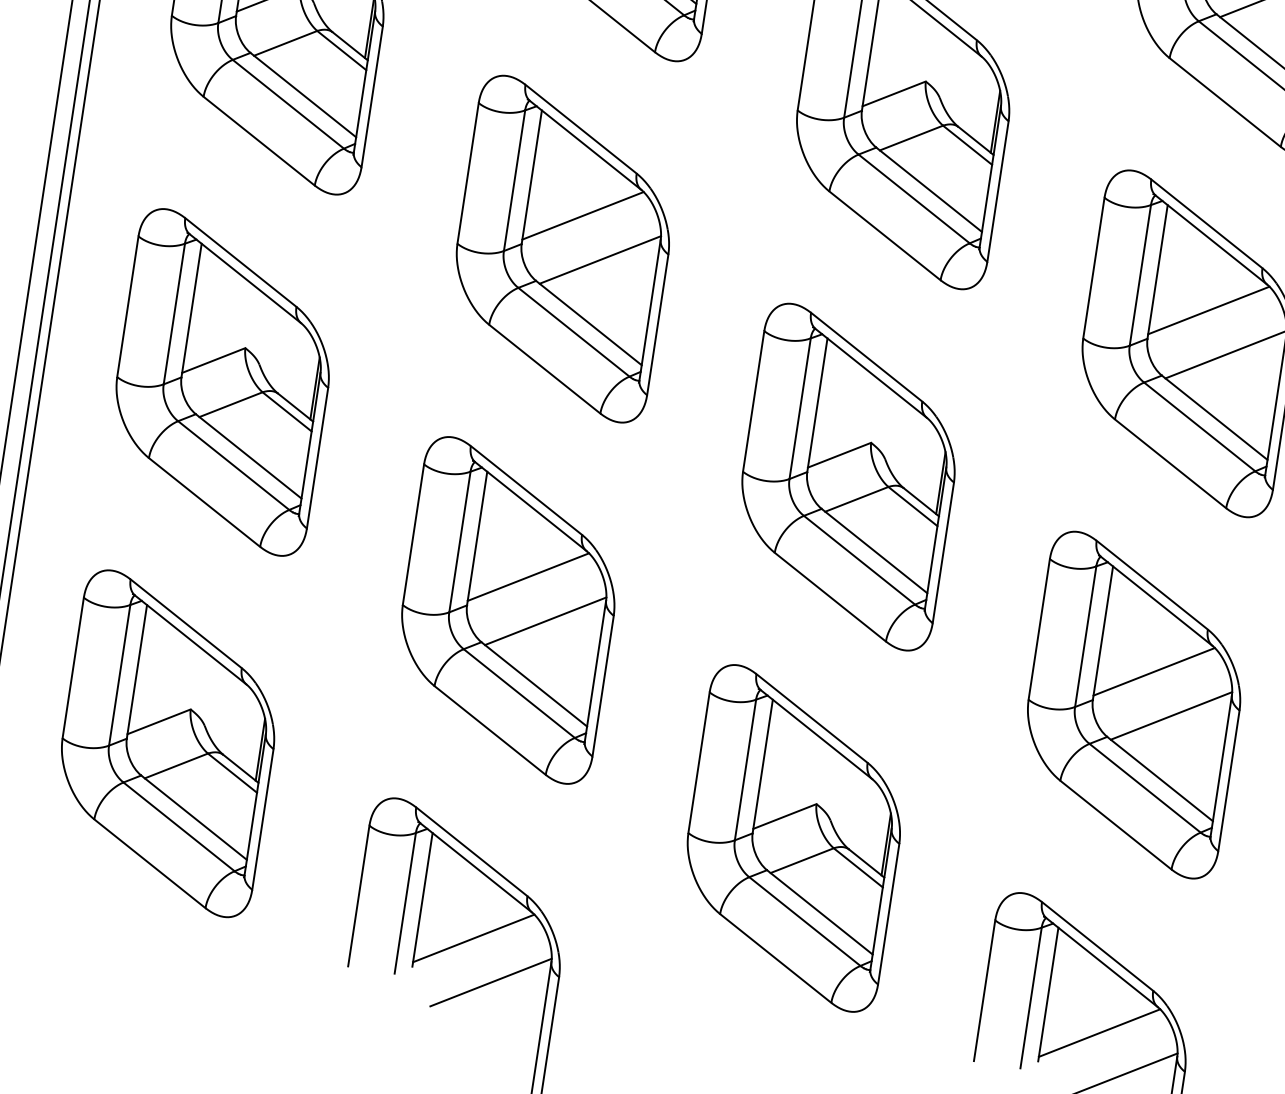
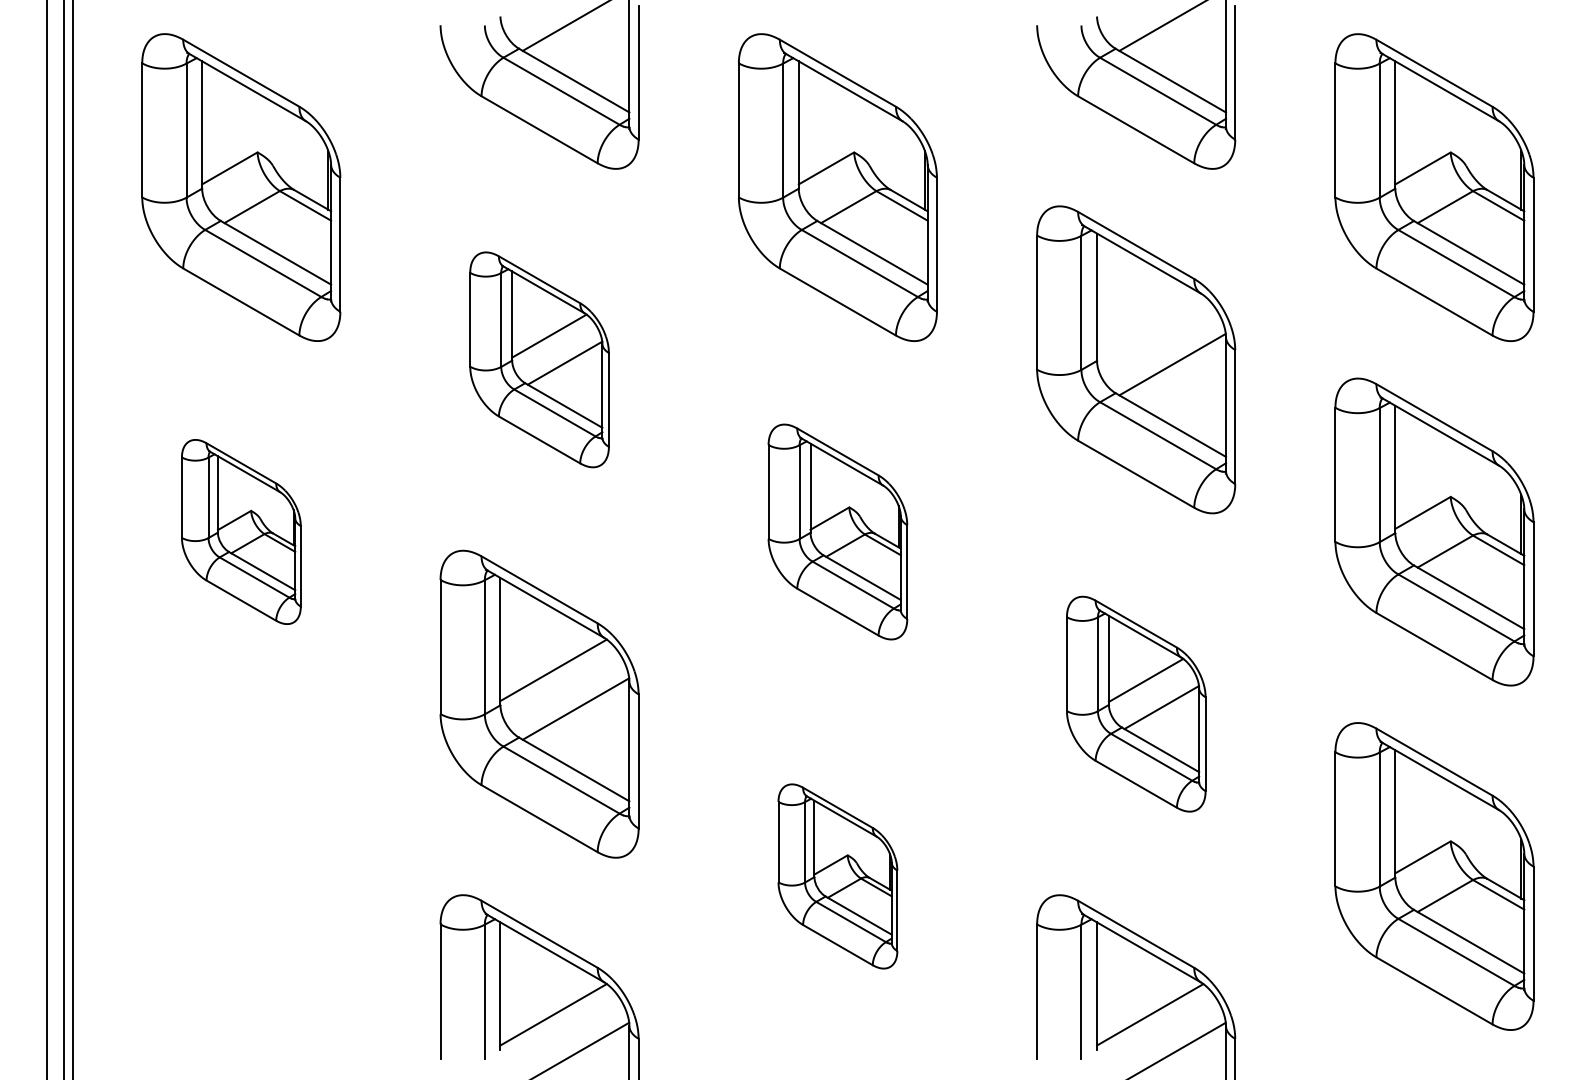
part: (562, 248) -> (539, 359), size x0.7
line: (1209, 310) -> (1150, 325), removed
part: (222, 381) -> (241, 531), size x0.6
part: (848, 476) -> (837, 531), size x0.7
part: (1134, 704) -> (1136, 703), size x0.7
part: (168, 743) -> (241, 876), removed
part: (793, 838) -> (837, 876), size x0.6

